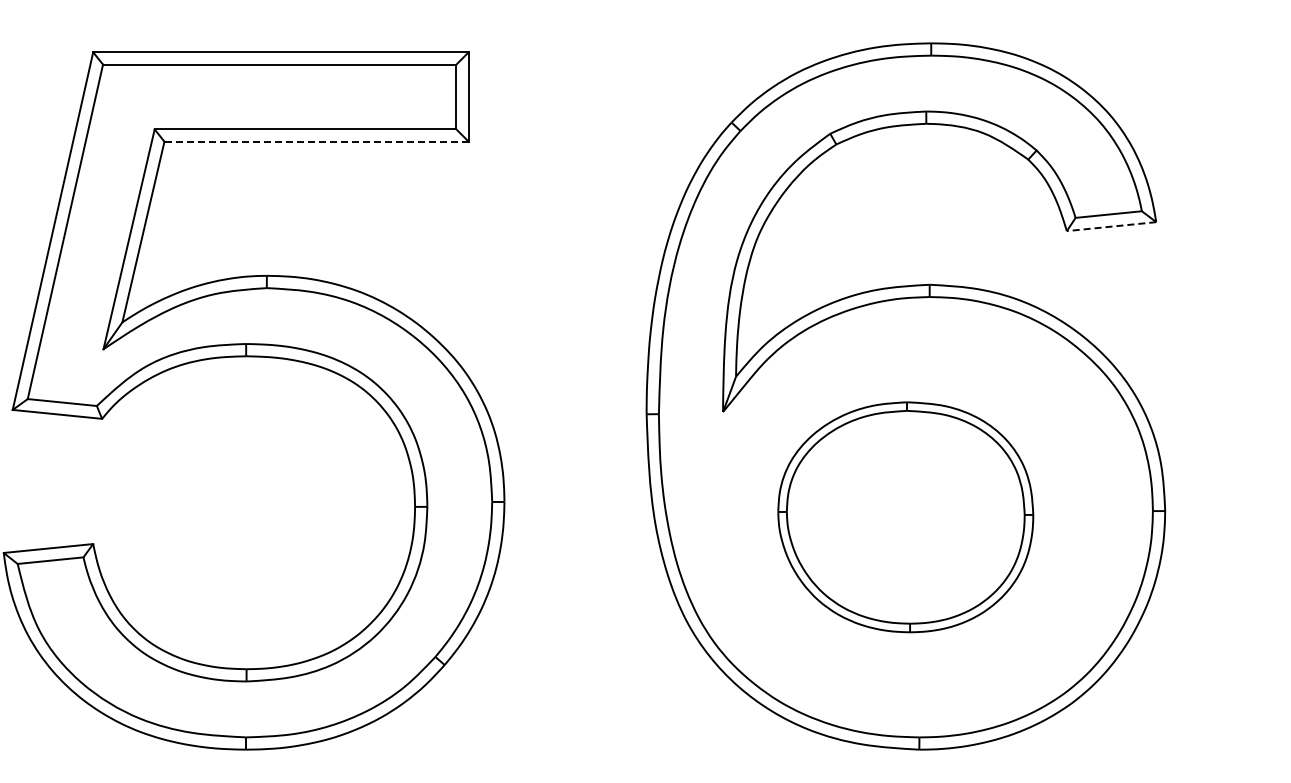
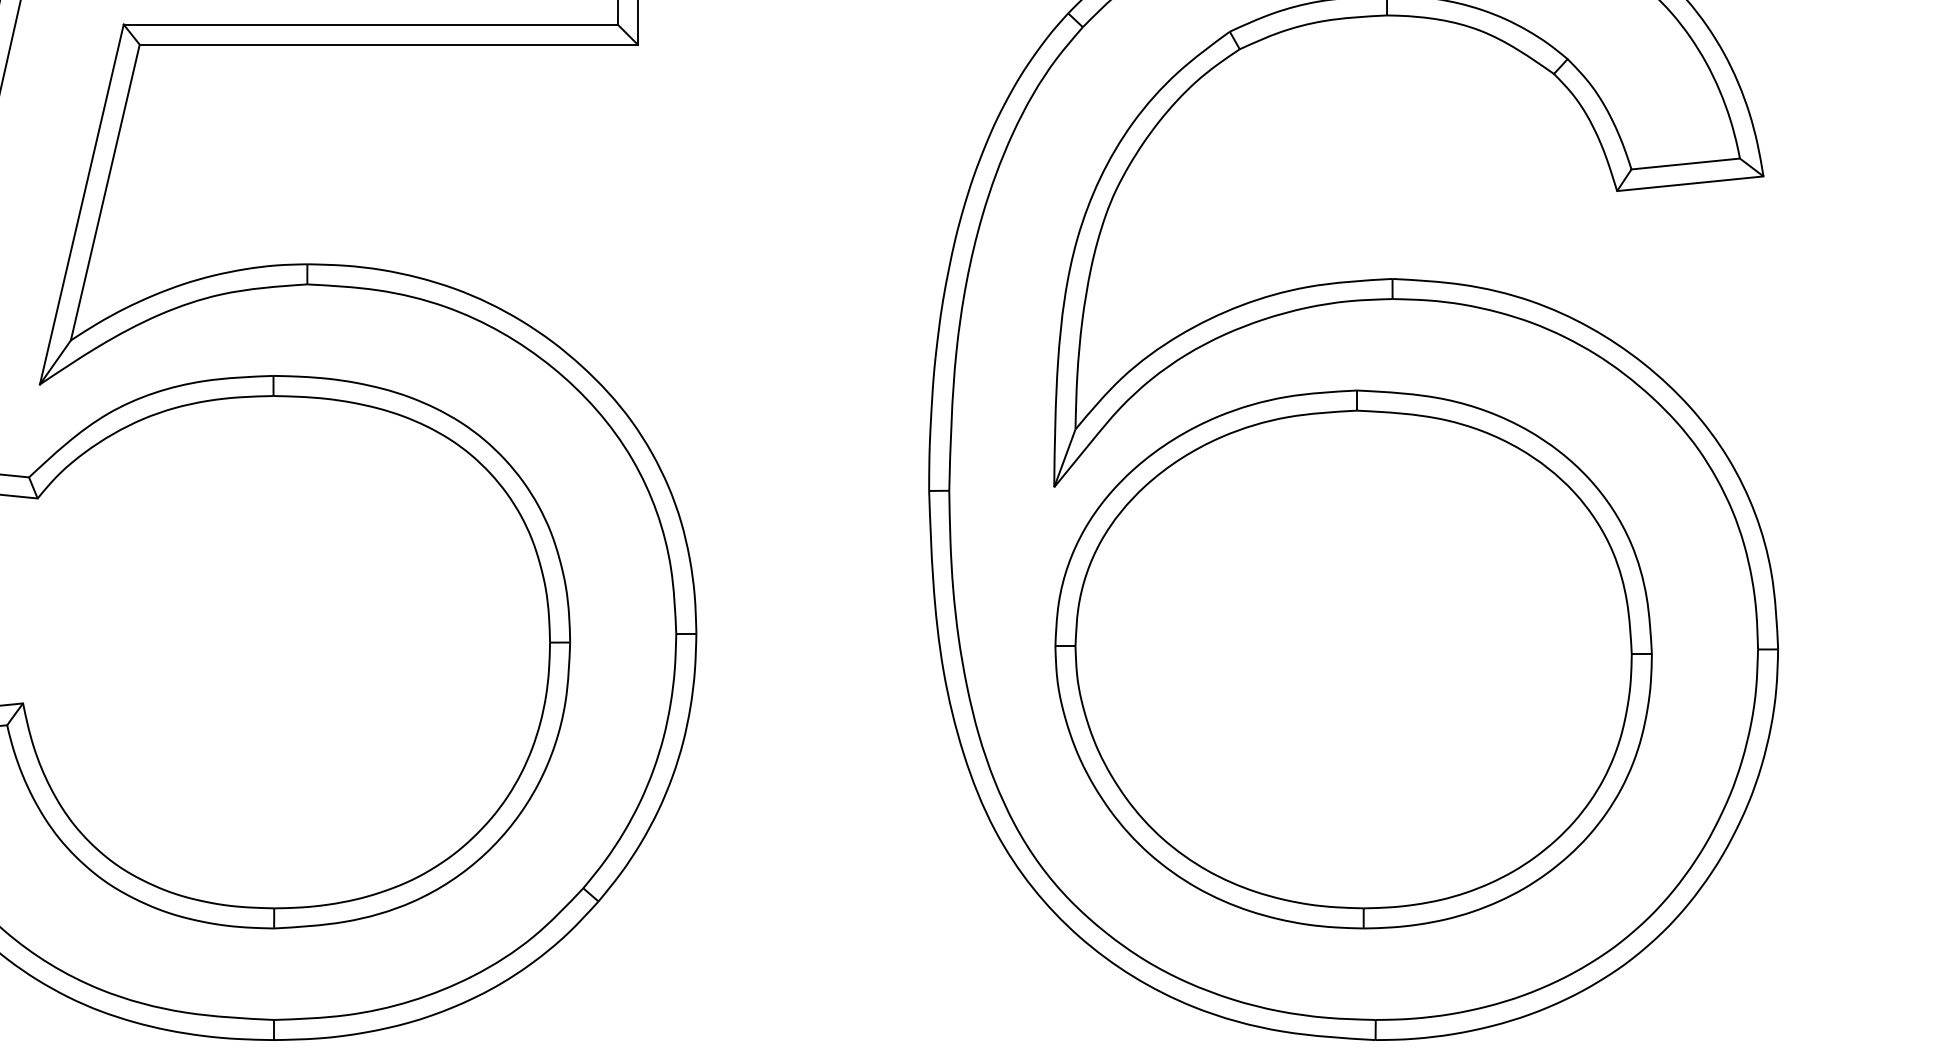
line: (316, 141) -> (388, 44), dashed -> solid
line: (1111, 226) -> (1690, 183), dashed -> solid
part: (905, 517) -> (1352, 659), size x1.43

